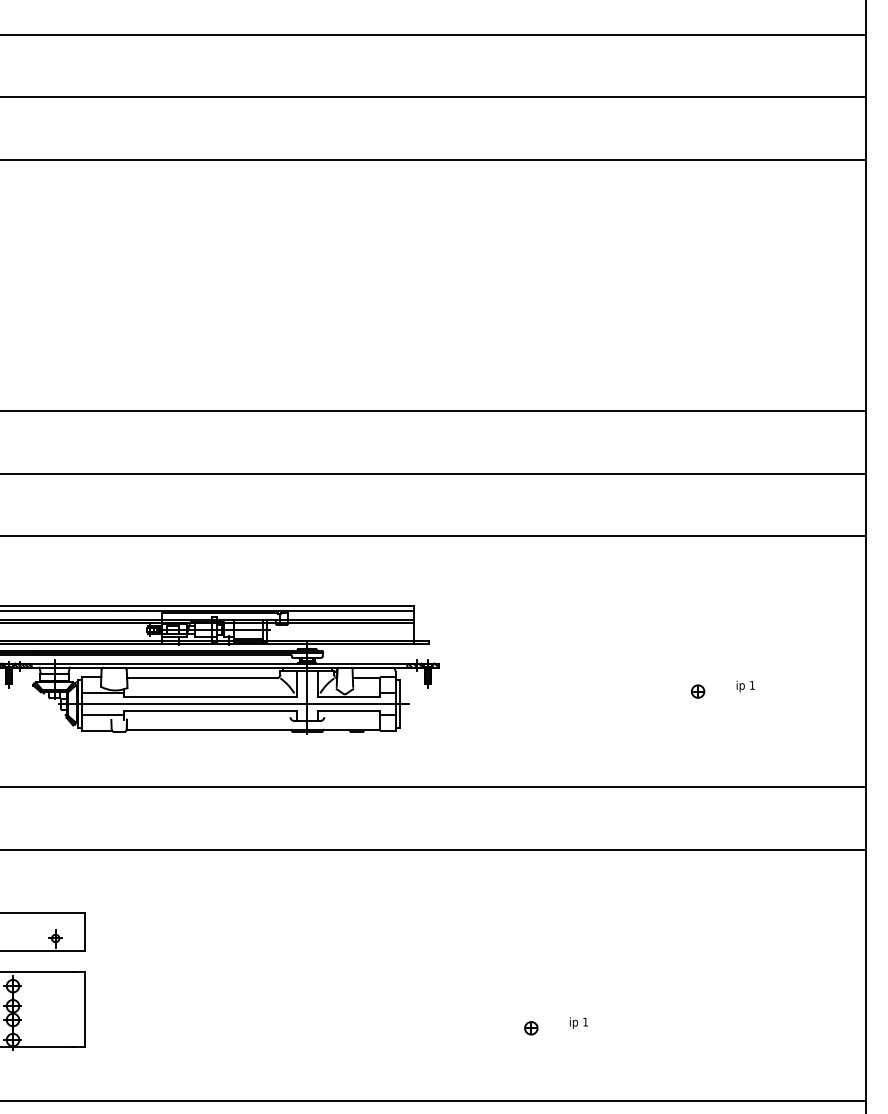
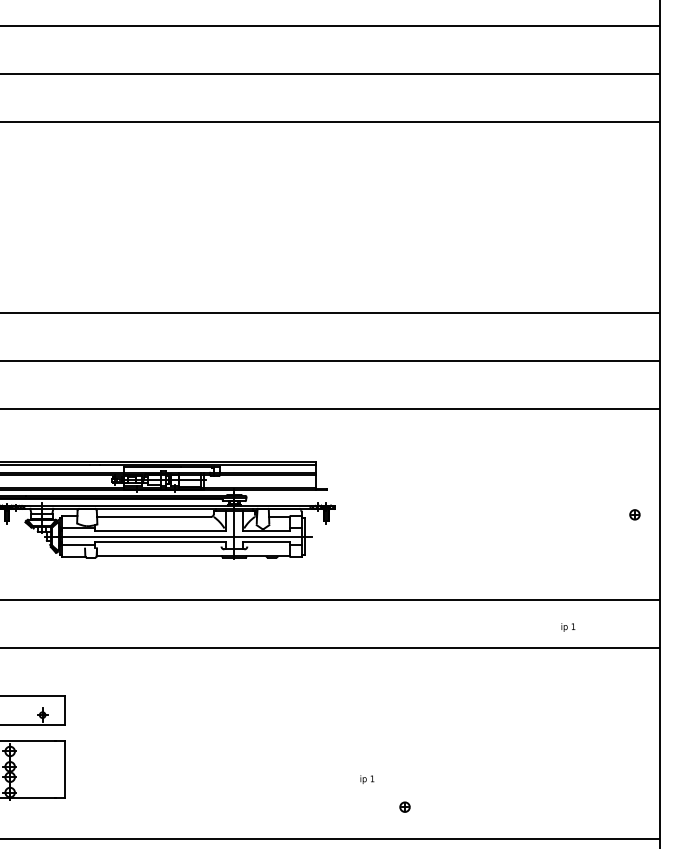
text: (745, 686) -> (568, 627), moved
part: (698, 691) -> (635, 514), moved
text: (578, 1022) -> (367, 779), moved
part: (531, 1028) -> (405, 807), moved

